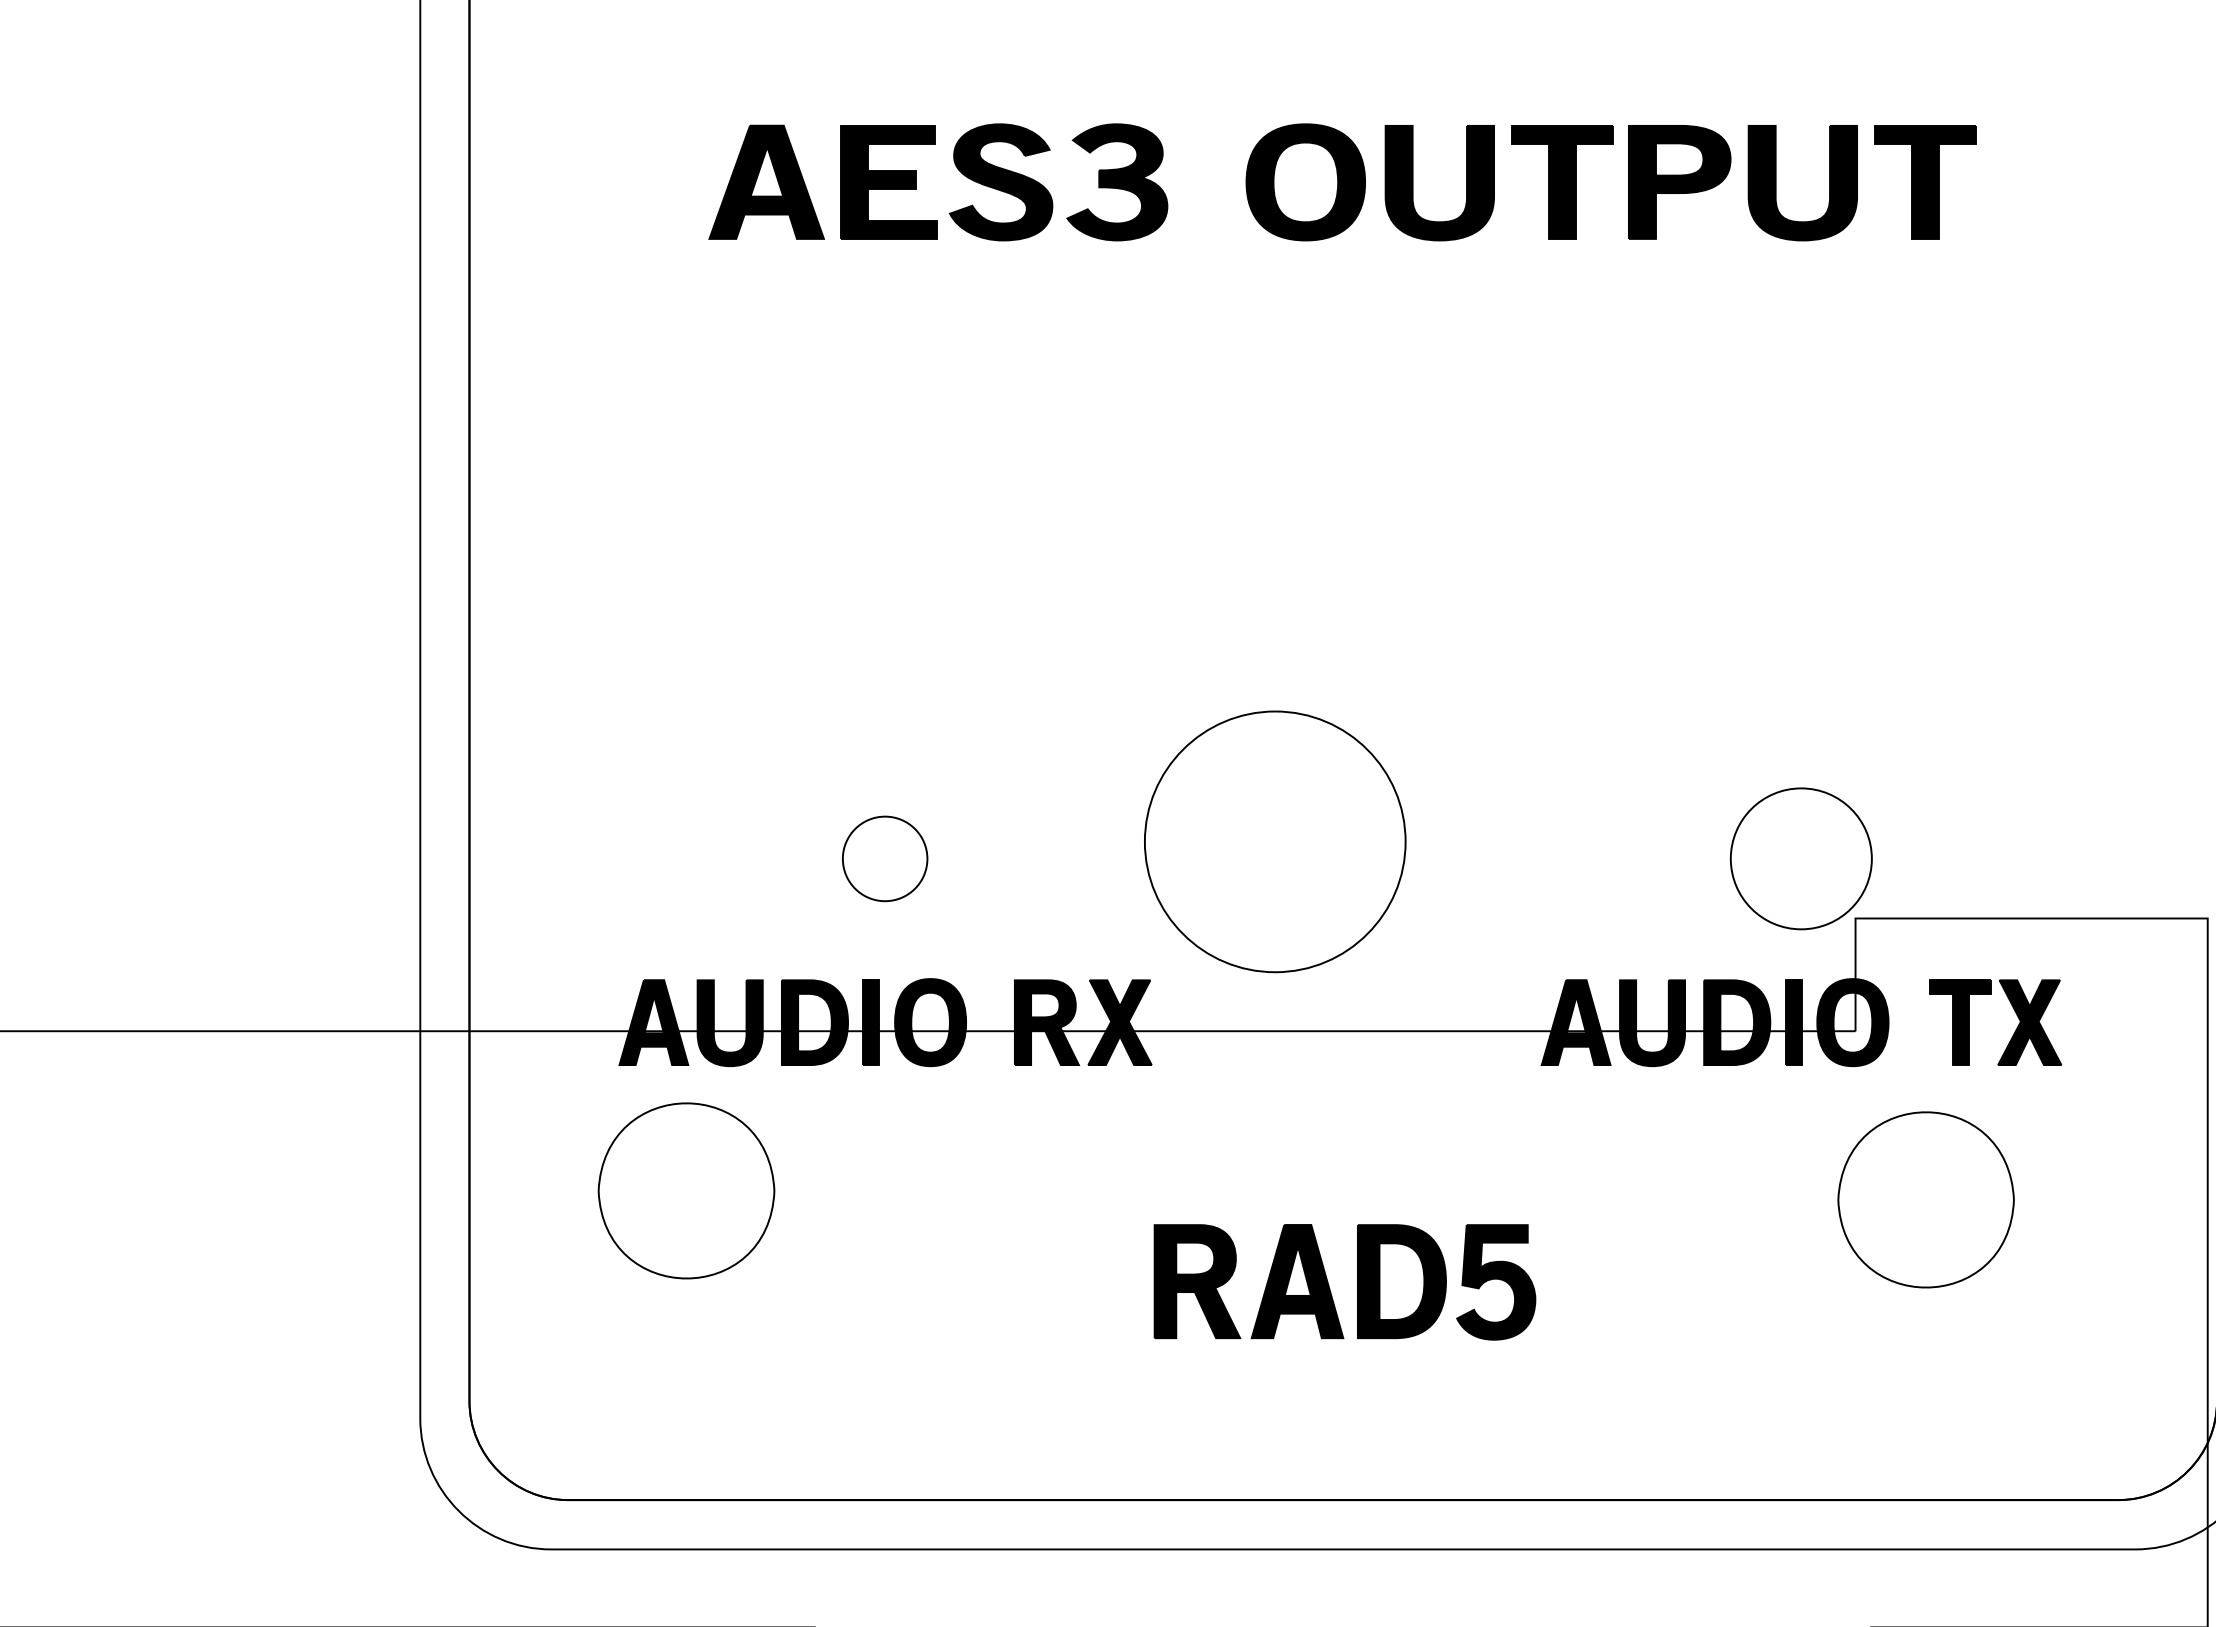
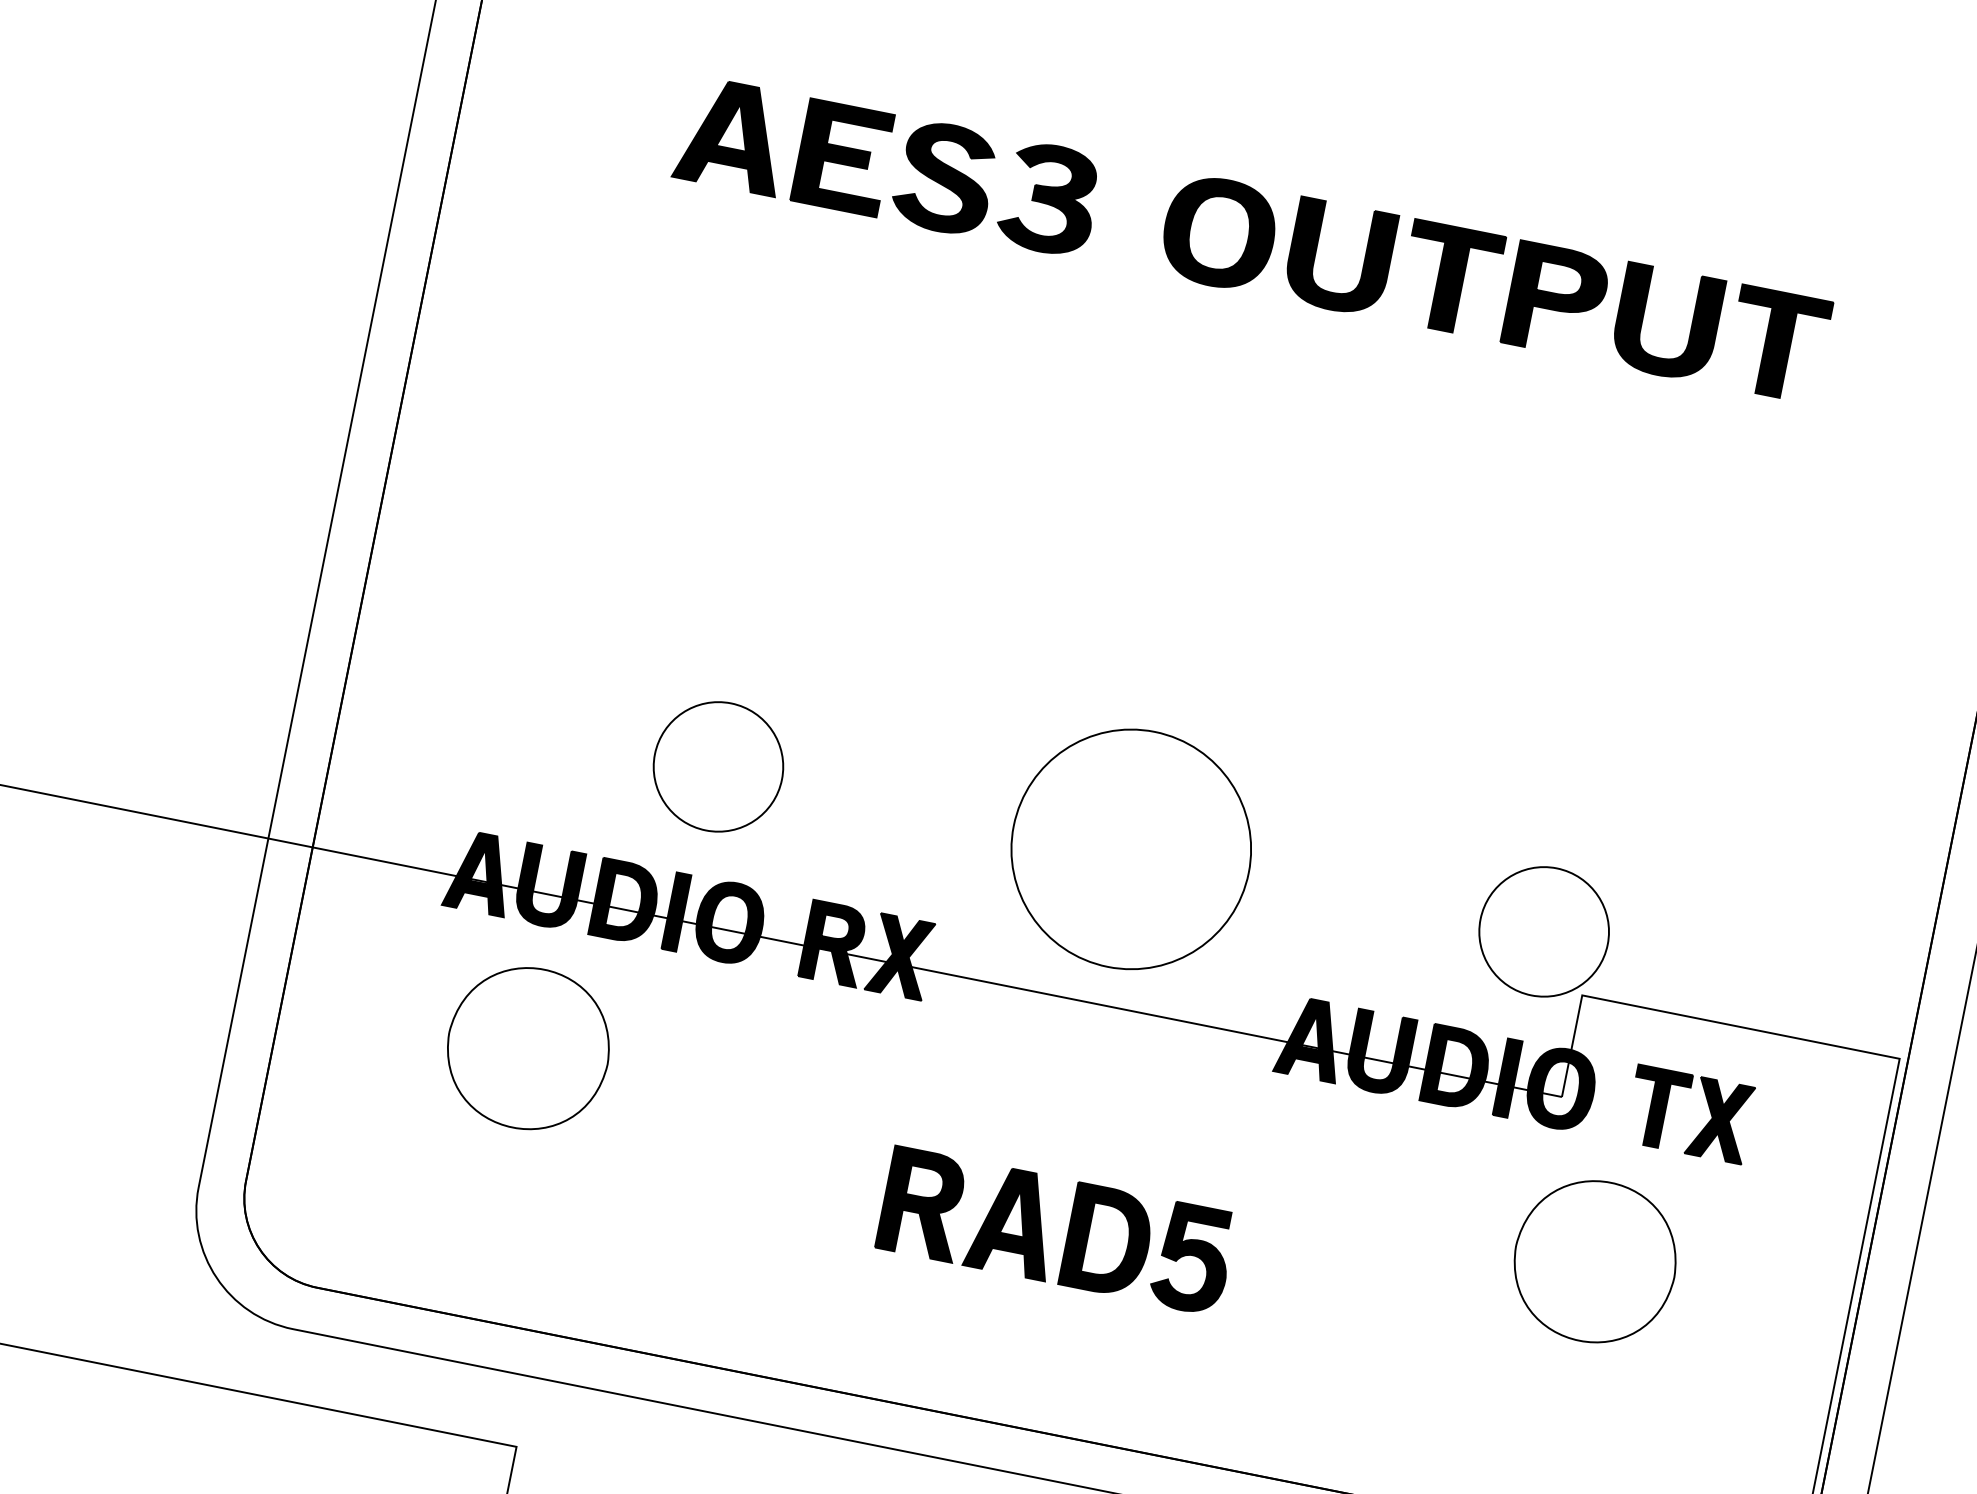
part: (1275, 841) -> (1131, 849), moved
part: (884, 858) -> (717, 766), size x1.67
part: (686, 1190) -> (528, 1048), moved

